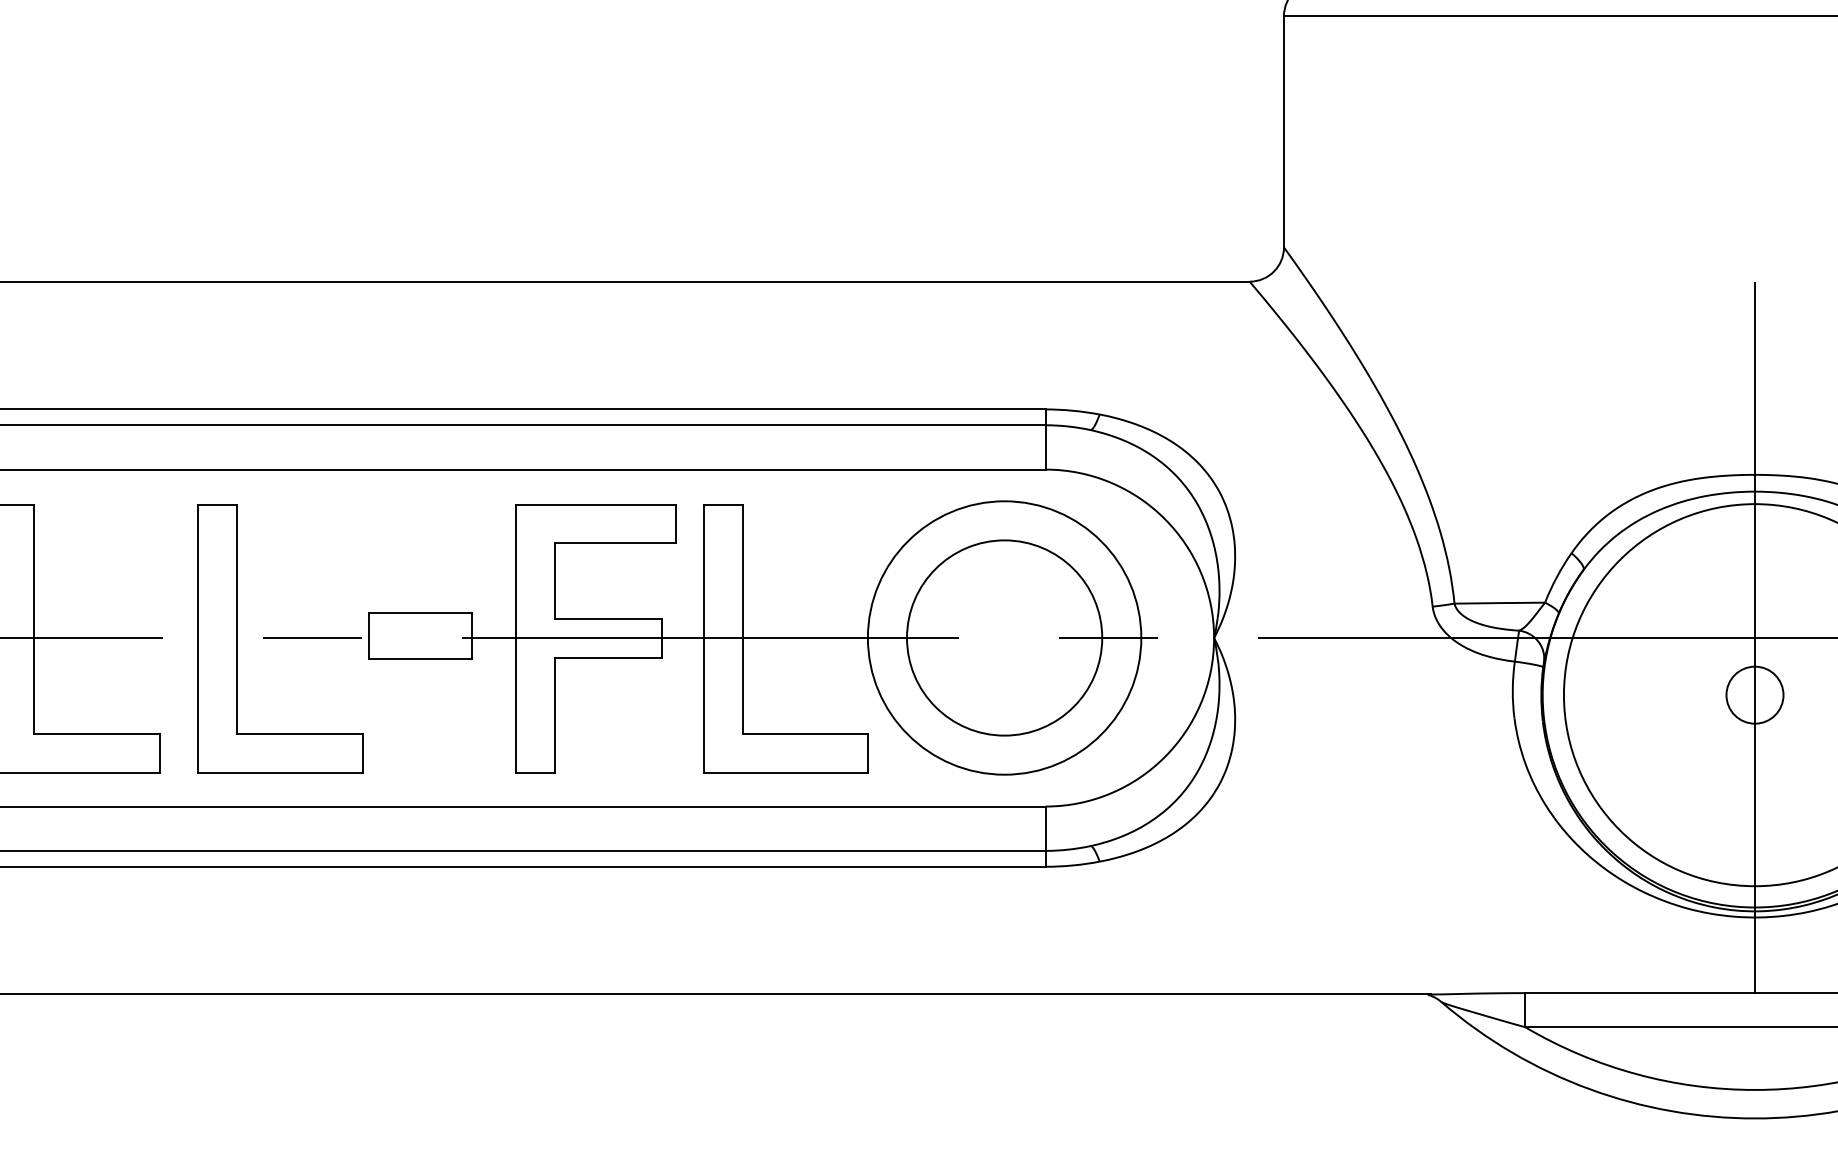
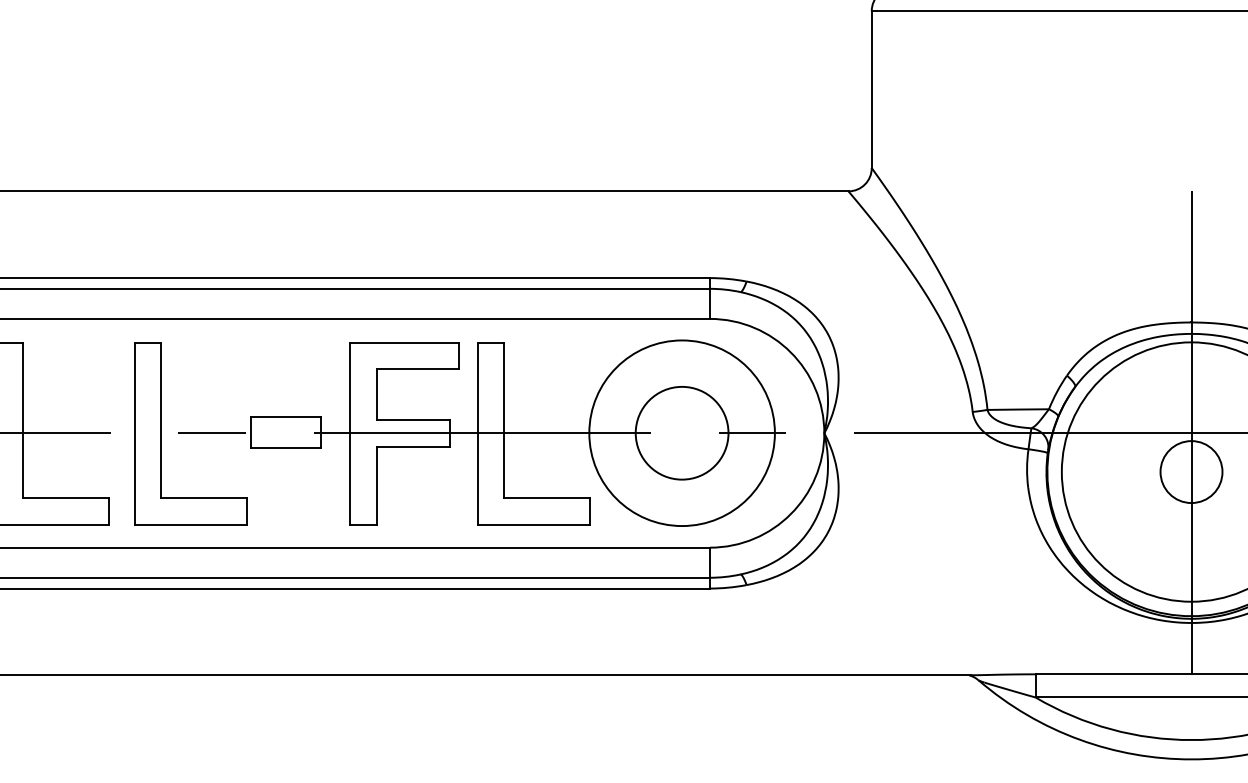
circle: (1003, 636) -> (681, 432), size x0.7
circle: (1754, 694) -> (1191, 471), size x1.6

